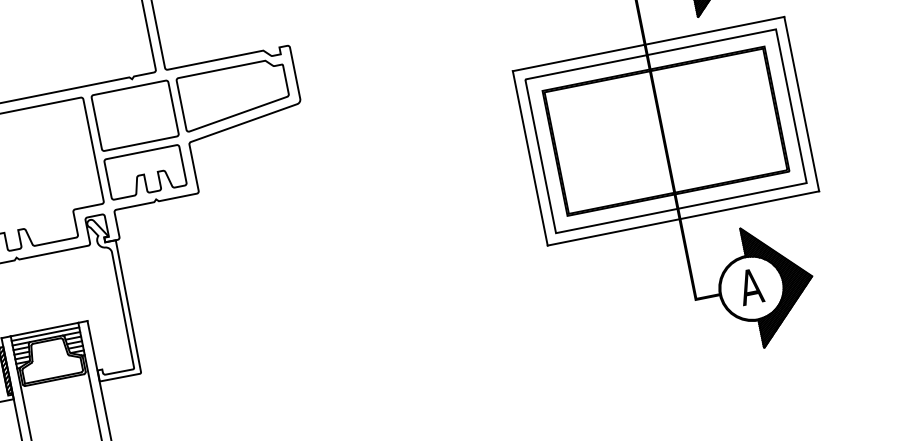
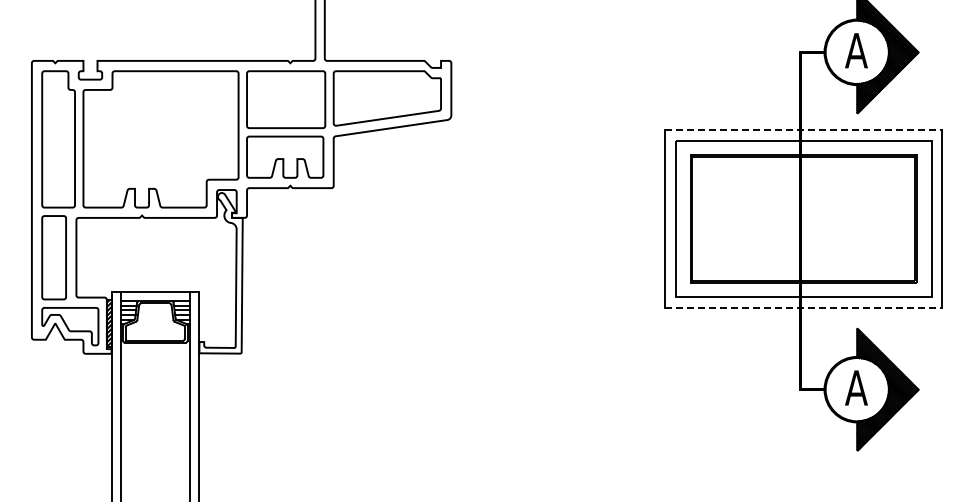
line: (649, 43) -> (804, 129), solid -> dashed
line: (684, 218) -> (804, 307), solid -> dashed
line: (44, 334) -> (154, 296), removed

